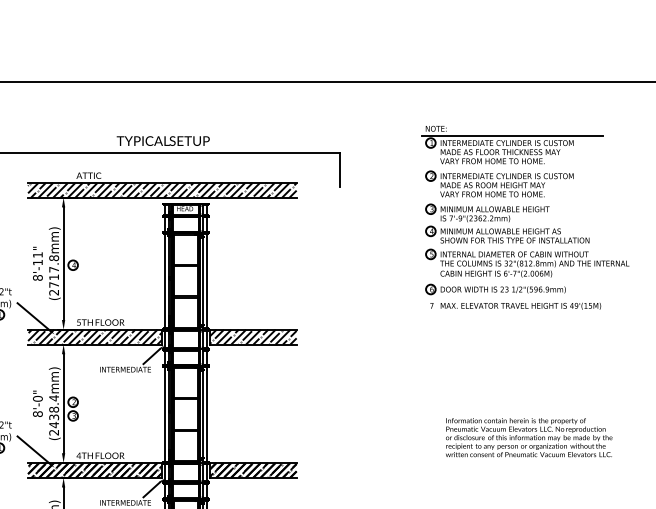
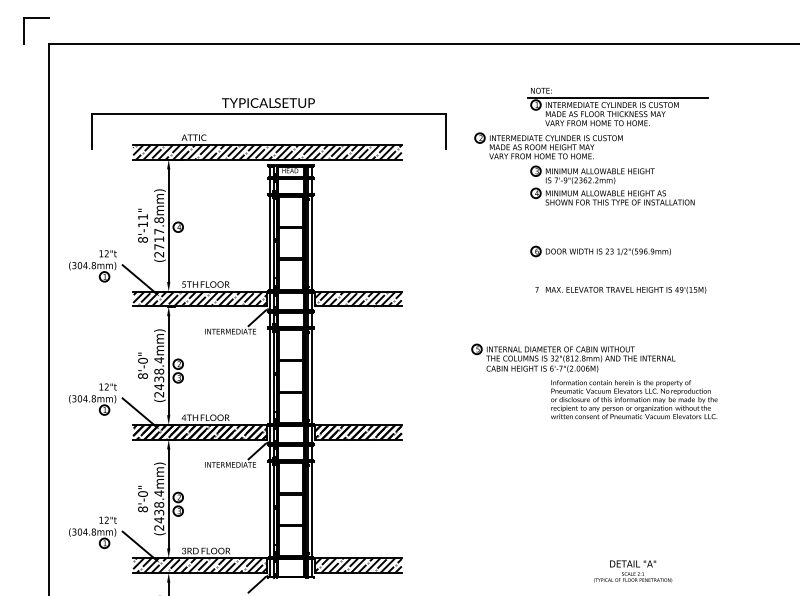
part: (499, 183) -> (548, 145), moved
part: (527, 262) -> (573, 357), moved
text: (515, 305) -> (620, 289), moved

